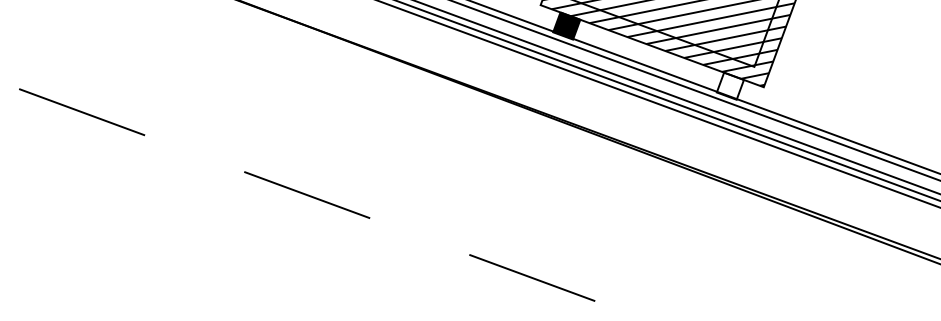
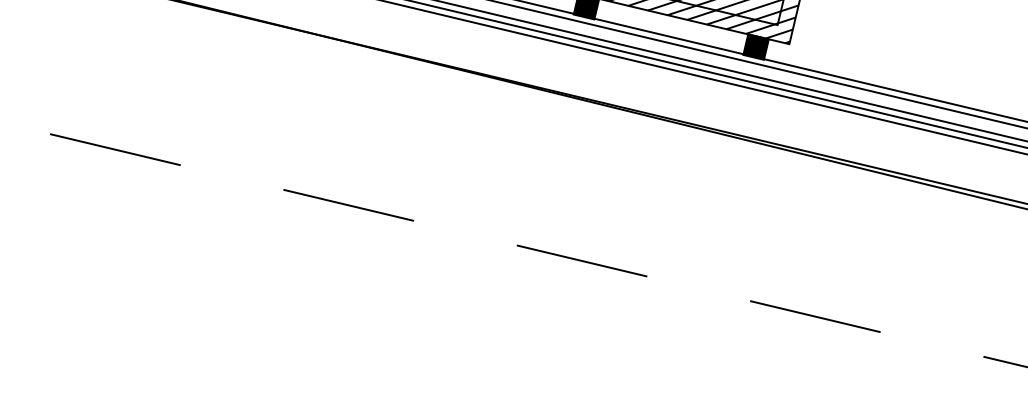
fill: (729, 85) -> (755, 46), added

